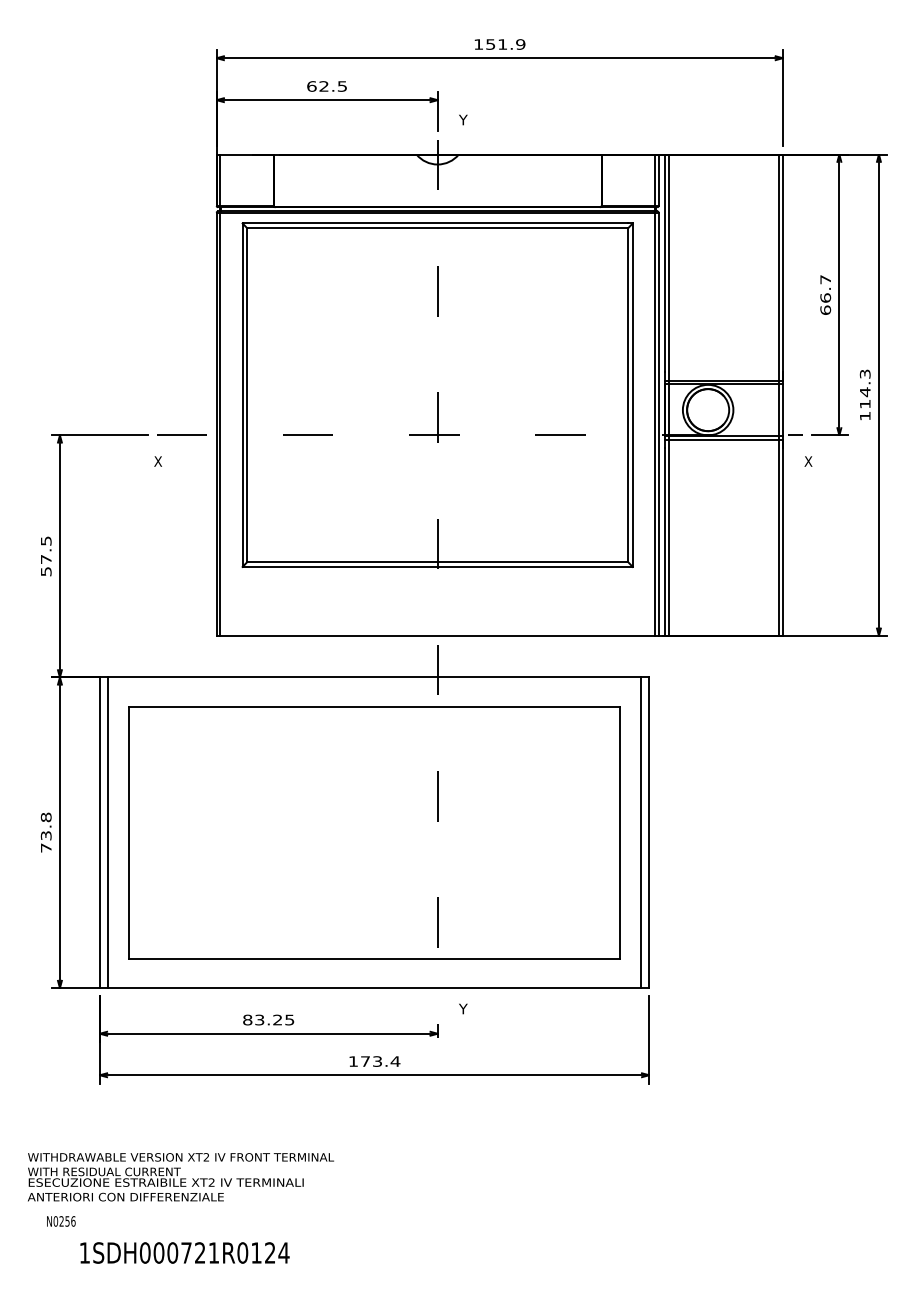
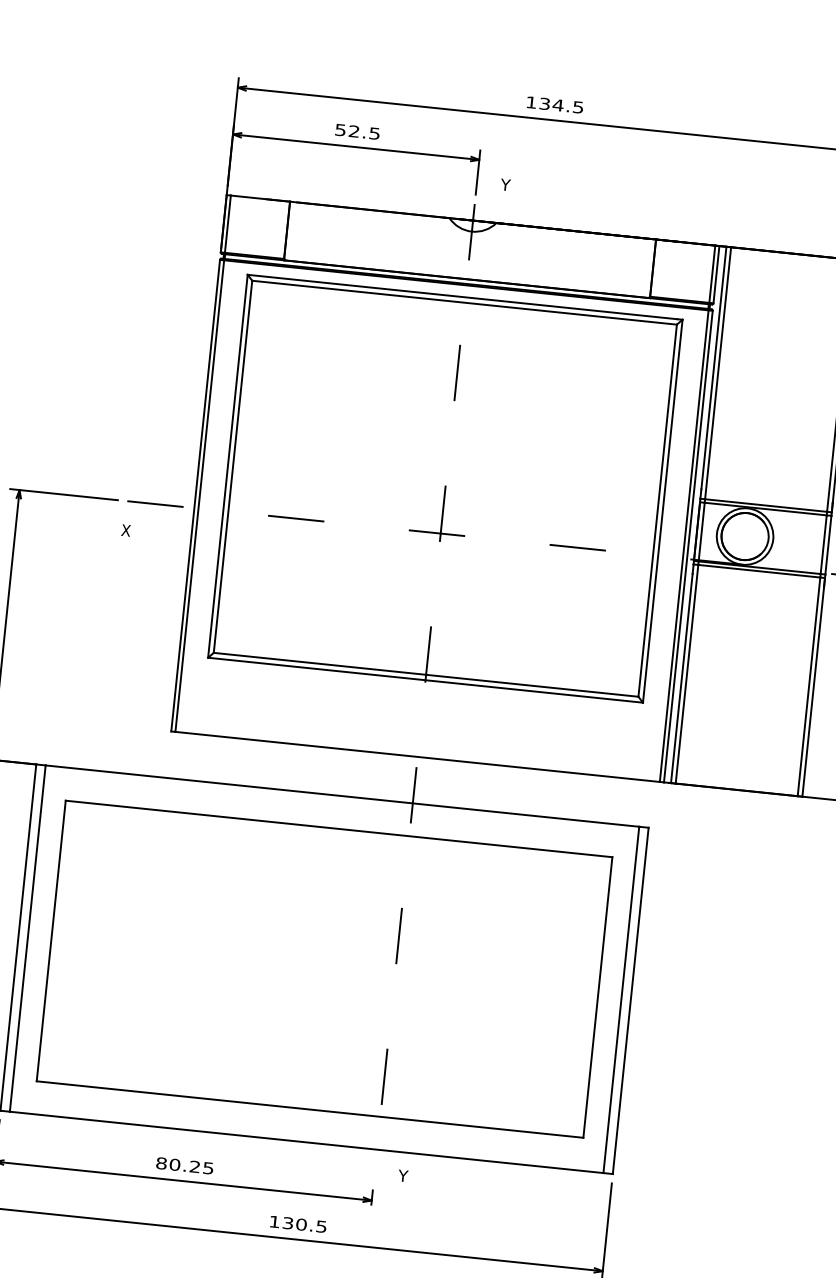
text: (505, 44) -> (561, 105), 151.9 -> 134.5
text: (311, 86) -> (340, 130), 62.5 -> 52.5
text: (259, 1019) -> (174, 1164), 83.25 -> 80.25
text: (380, 1061) -> (304, 1224), 173.4 -> 130.5

